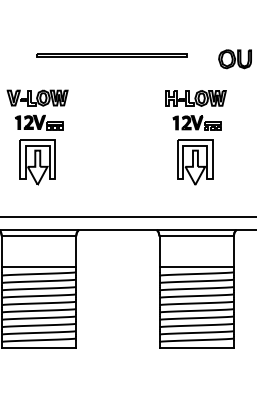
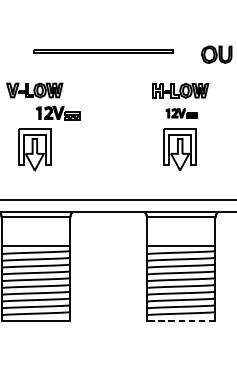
part: (39, 122) -> (58, 113), moved
part: (196, 122) -> (181, 113), size x0.7
line: (196, 347) -> (181, 320), solid -> dashed

